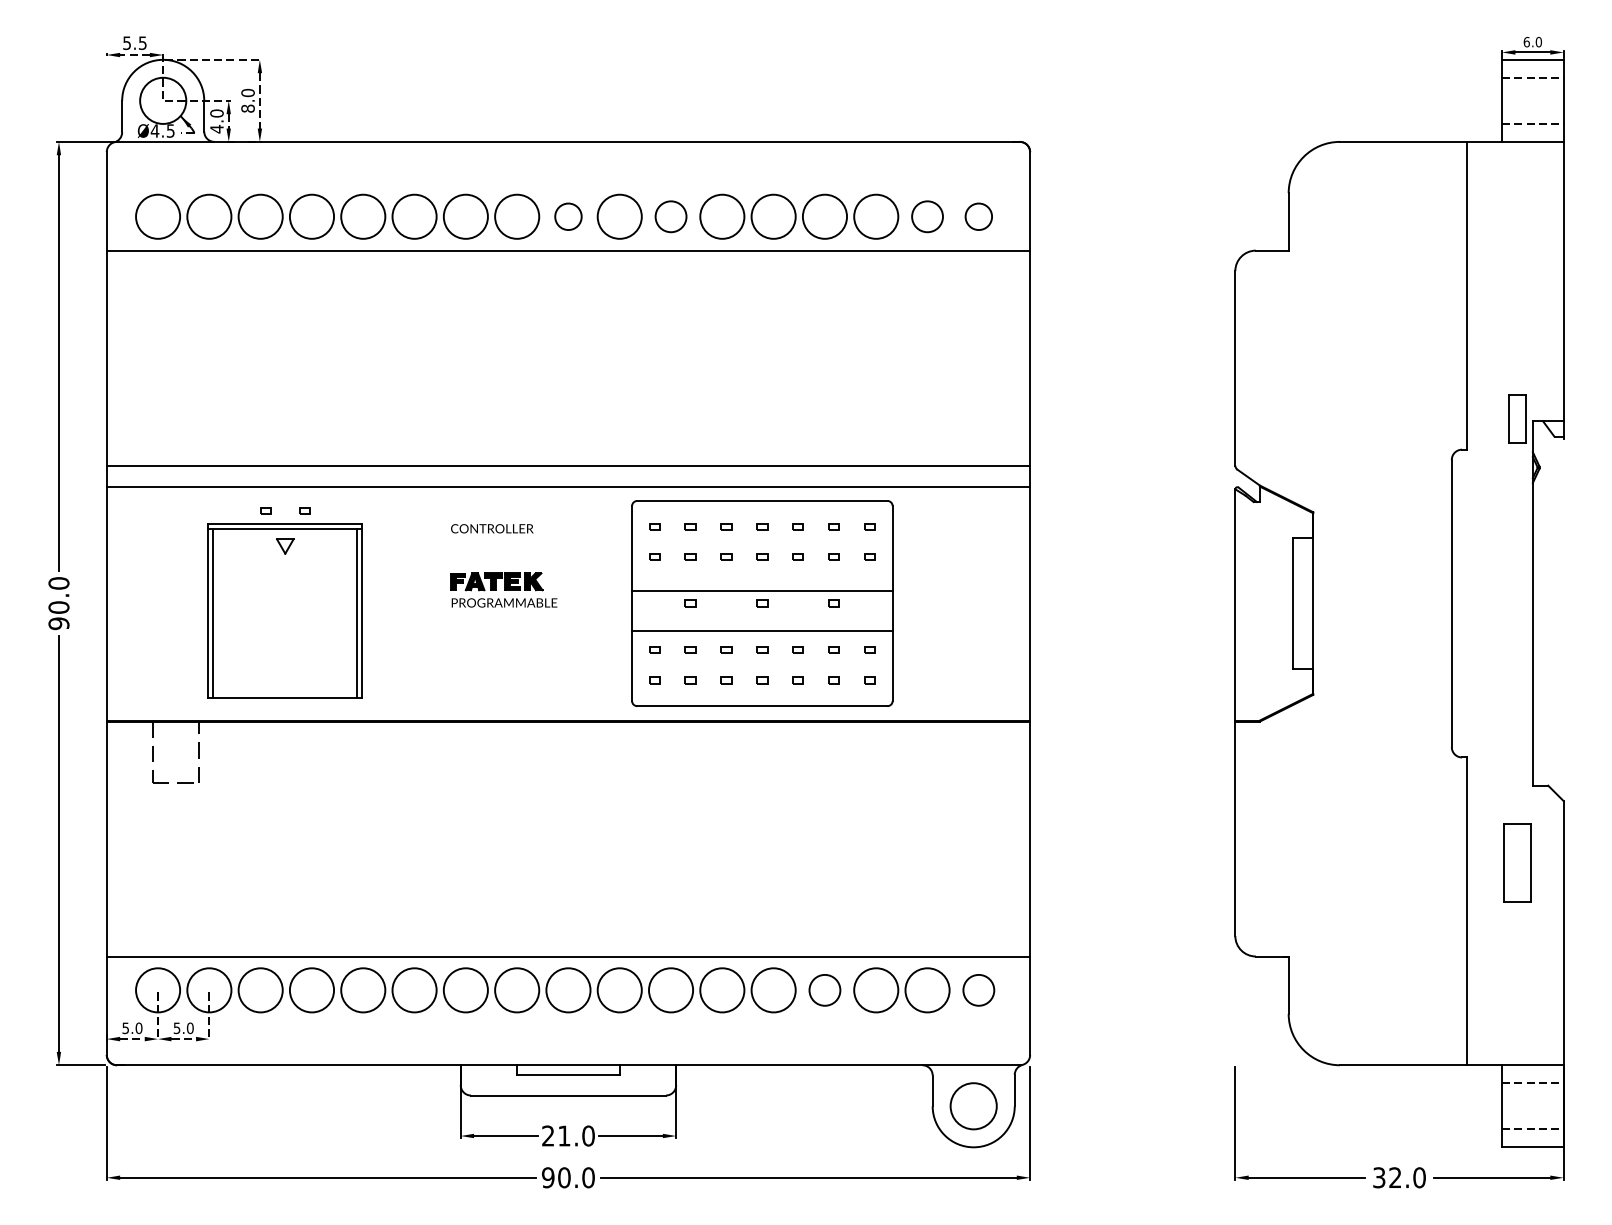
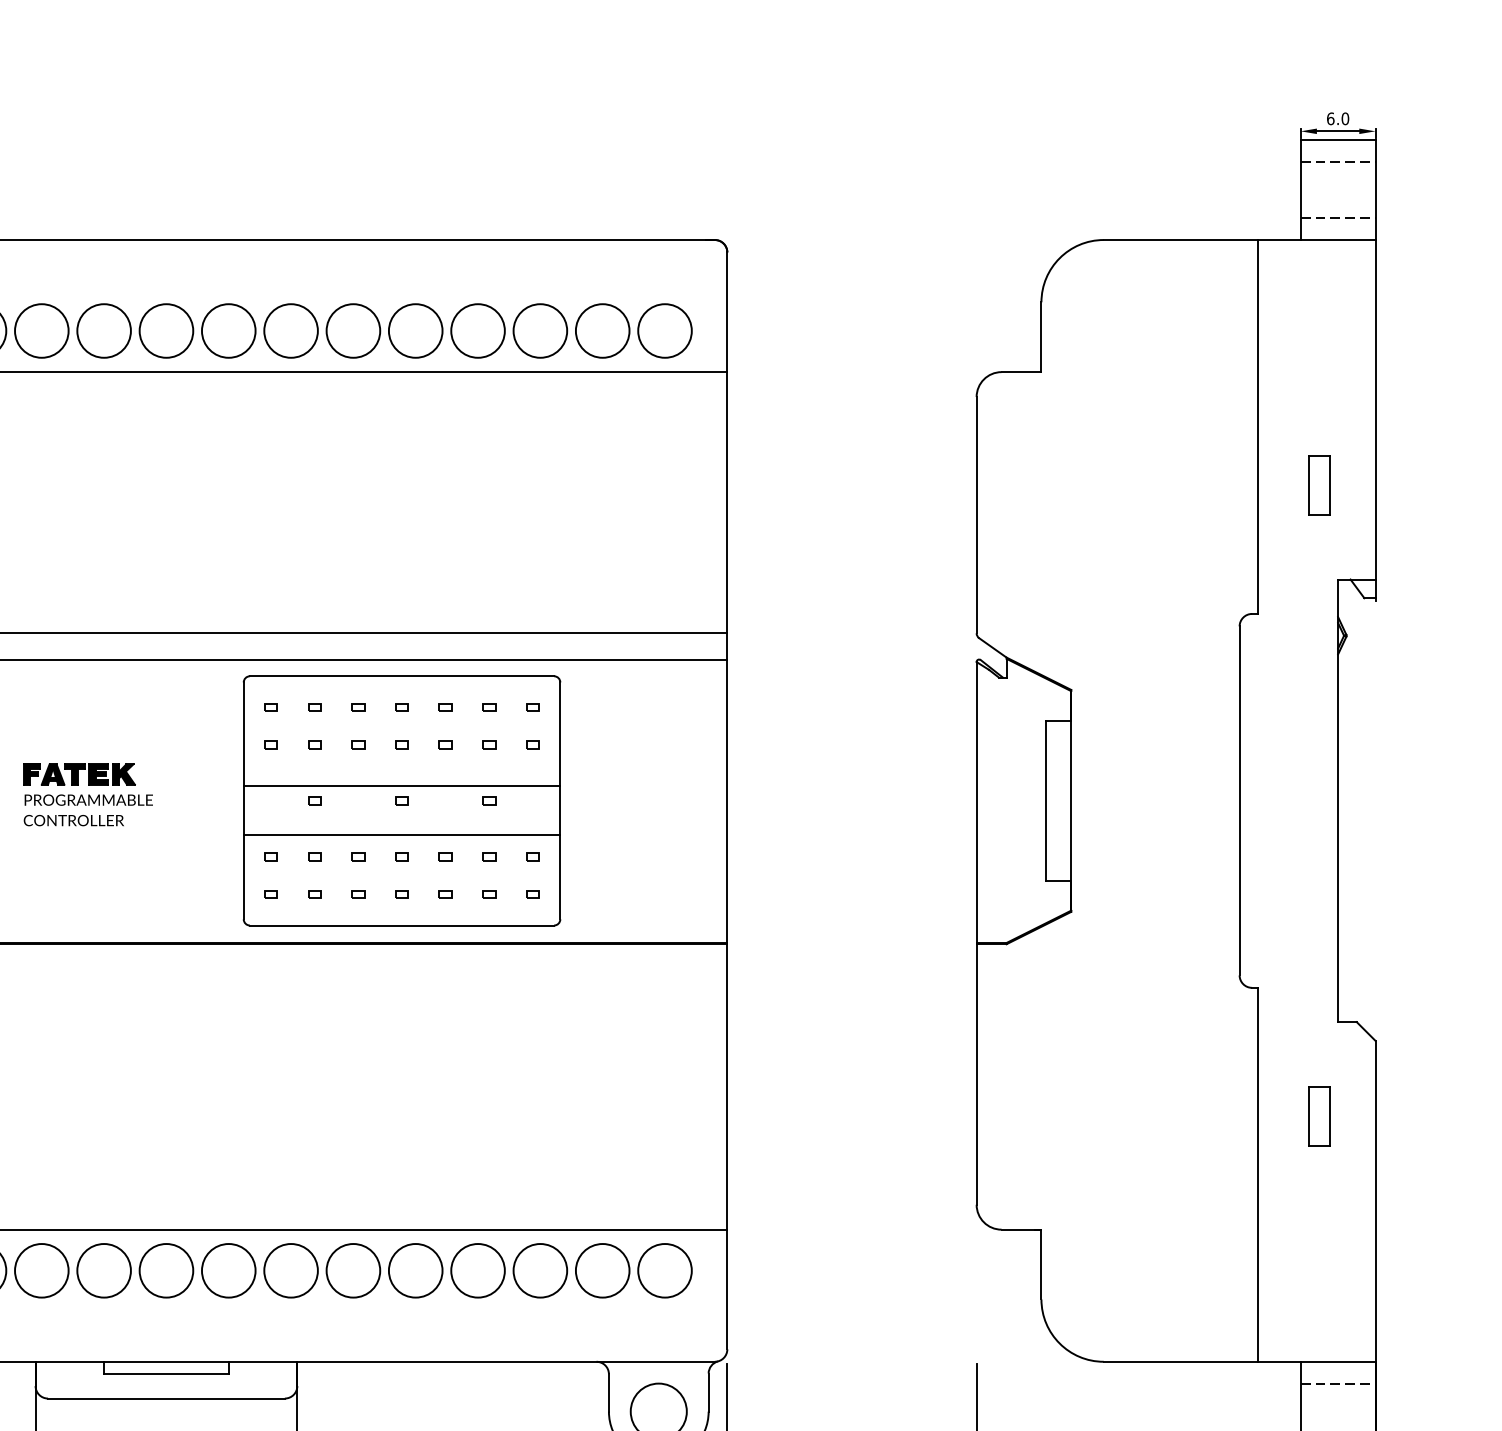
circle: (568, 216) -> (166, 330), size x1.67
circle: (671, 216) -> (291, 330), size x1.43
circle: (927, 216) -> (602, 330), size x1.43
circle: (978, 216) -> (664, 330), size x1.67
part: (1517, 418) -> (1319, 484), moved
text: (492, 528) -> (74, 820), moved
part: (1517, 863) -> (1319, 1116), size x0.62
circle: (824, 990) -> (477, 1270), size x1.43
circle: (978, 990) -> (664, 1270), size x1.43

